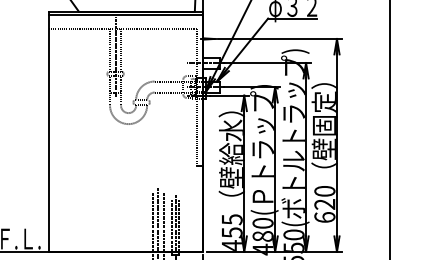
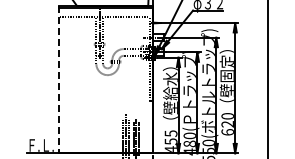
line: (48, 131) -> (58, 79), solid -> dashed

